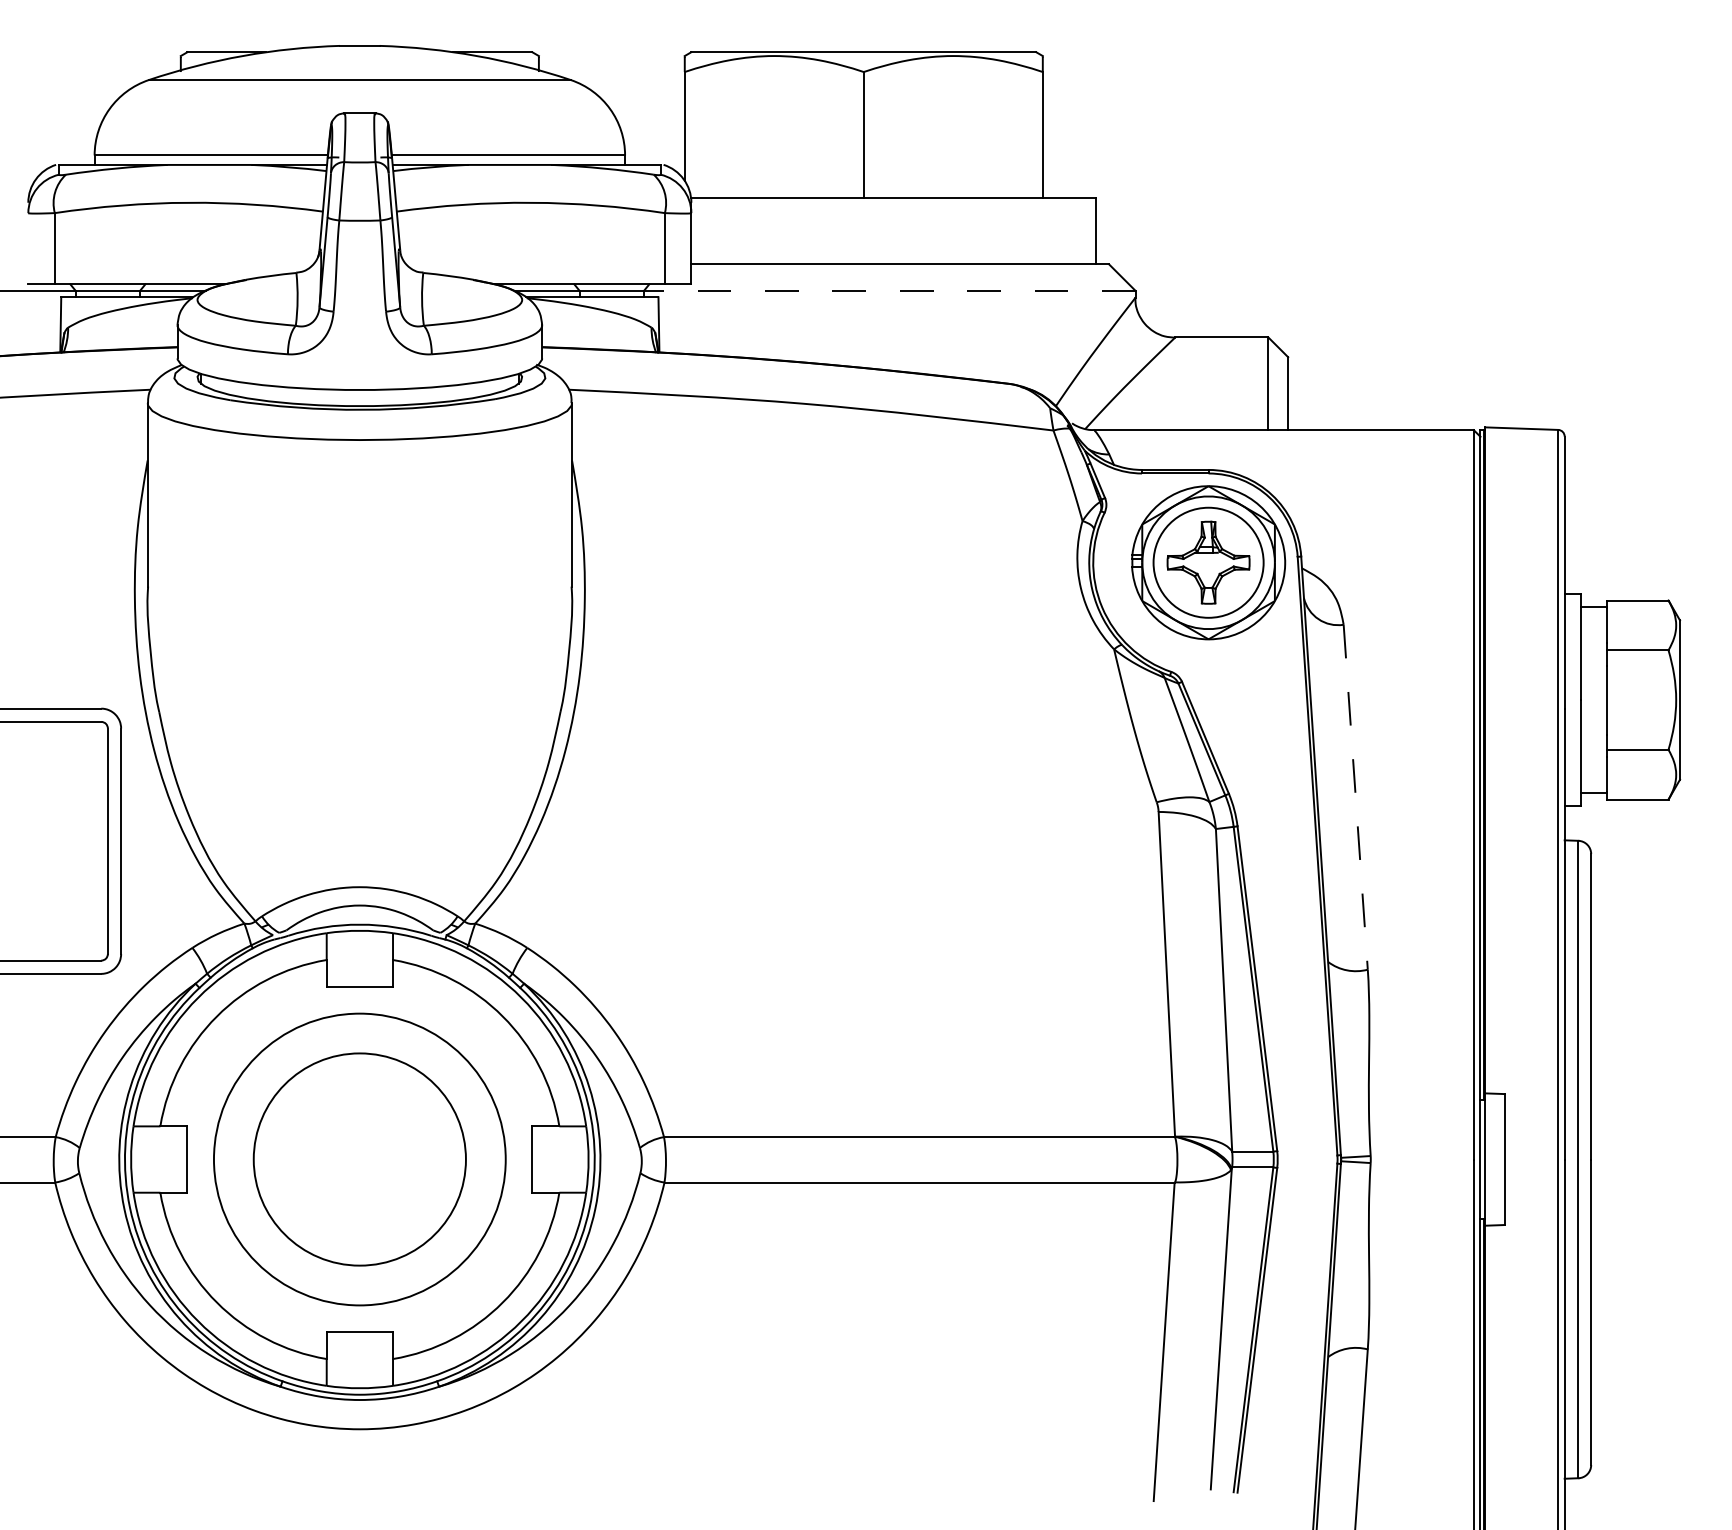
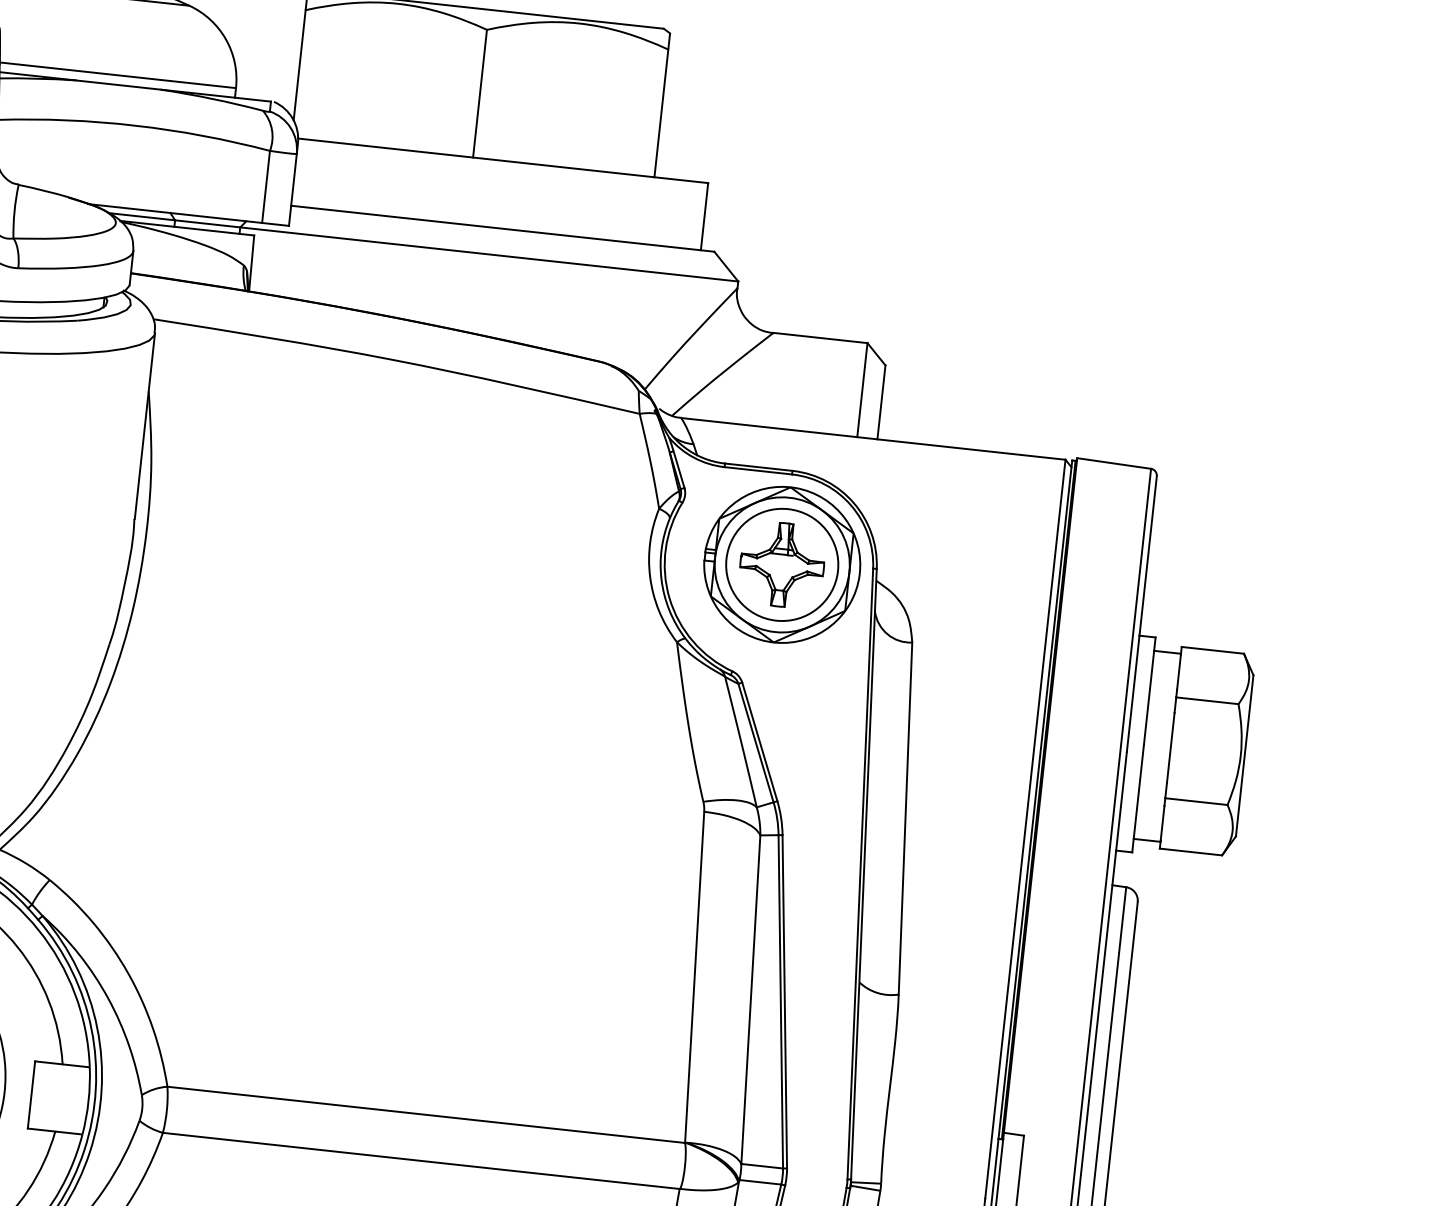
line: (889, 290) -> (488, 253), dashed -> solid
line: (1355, 797) -> (905, 818), dashed -> solid

